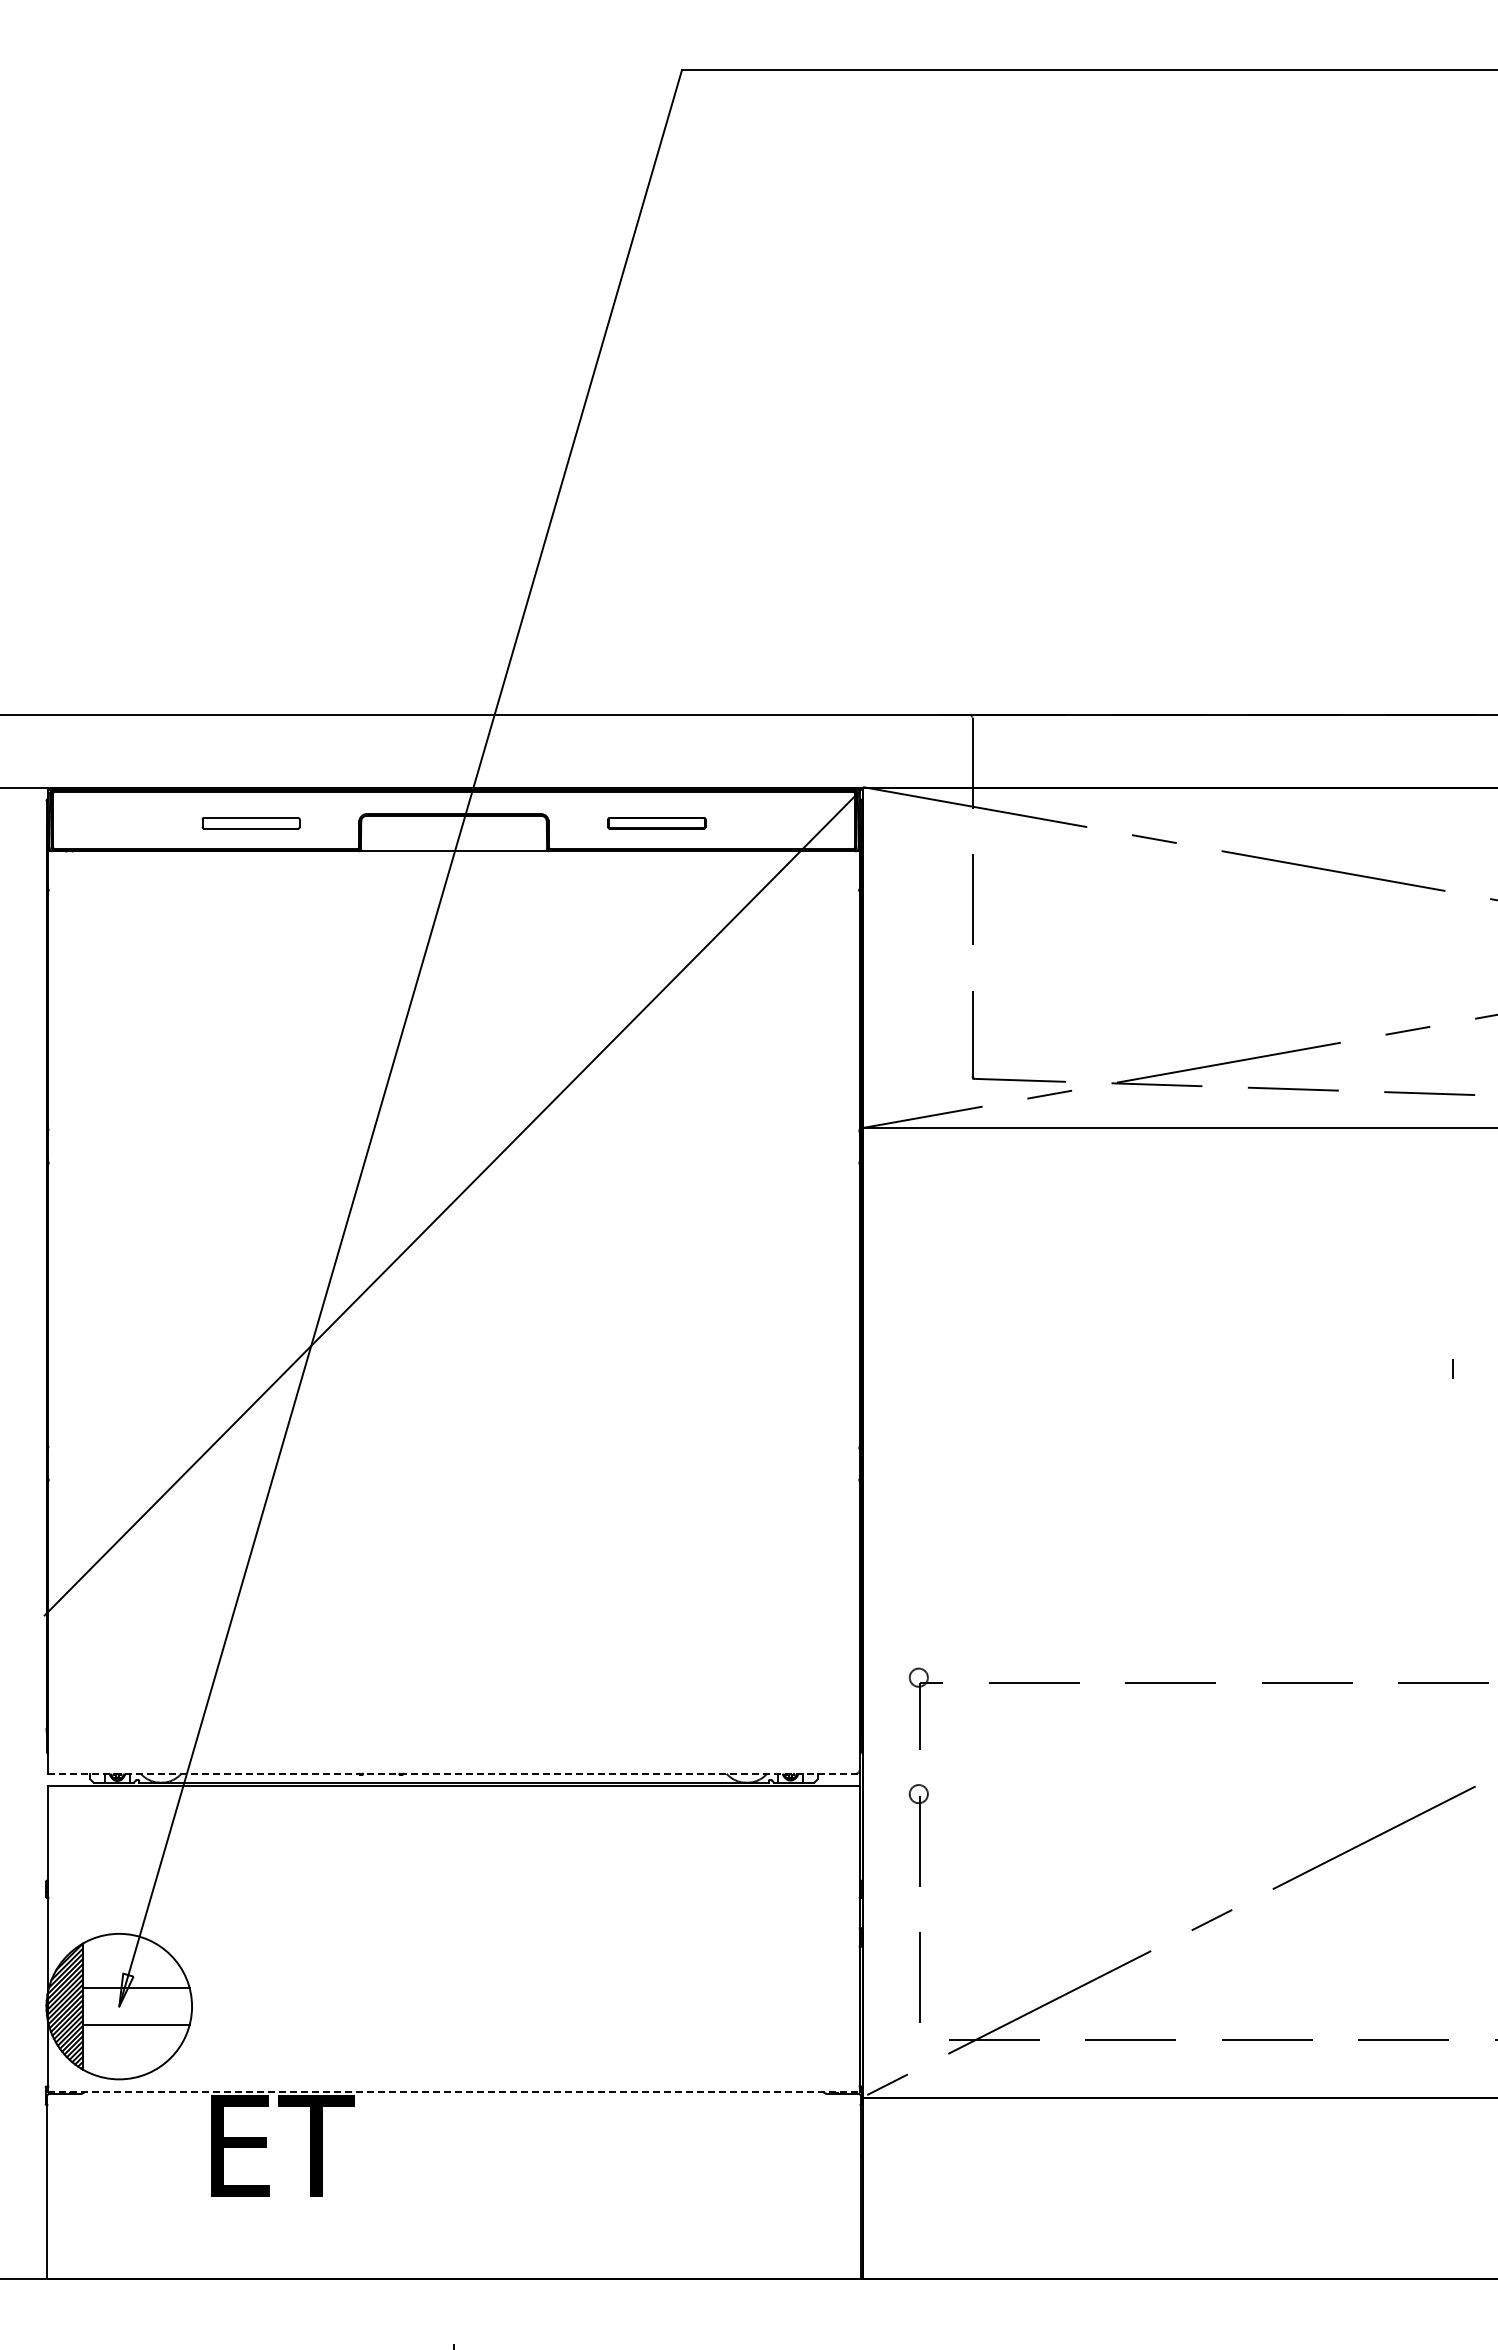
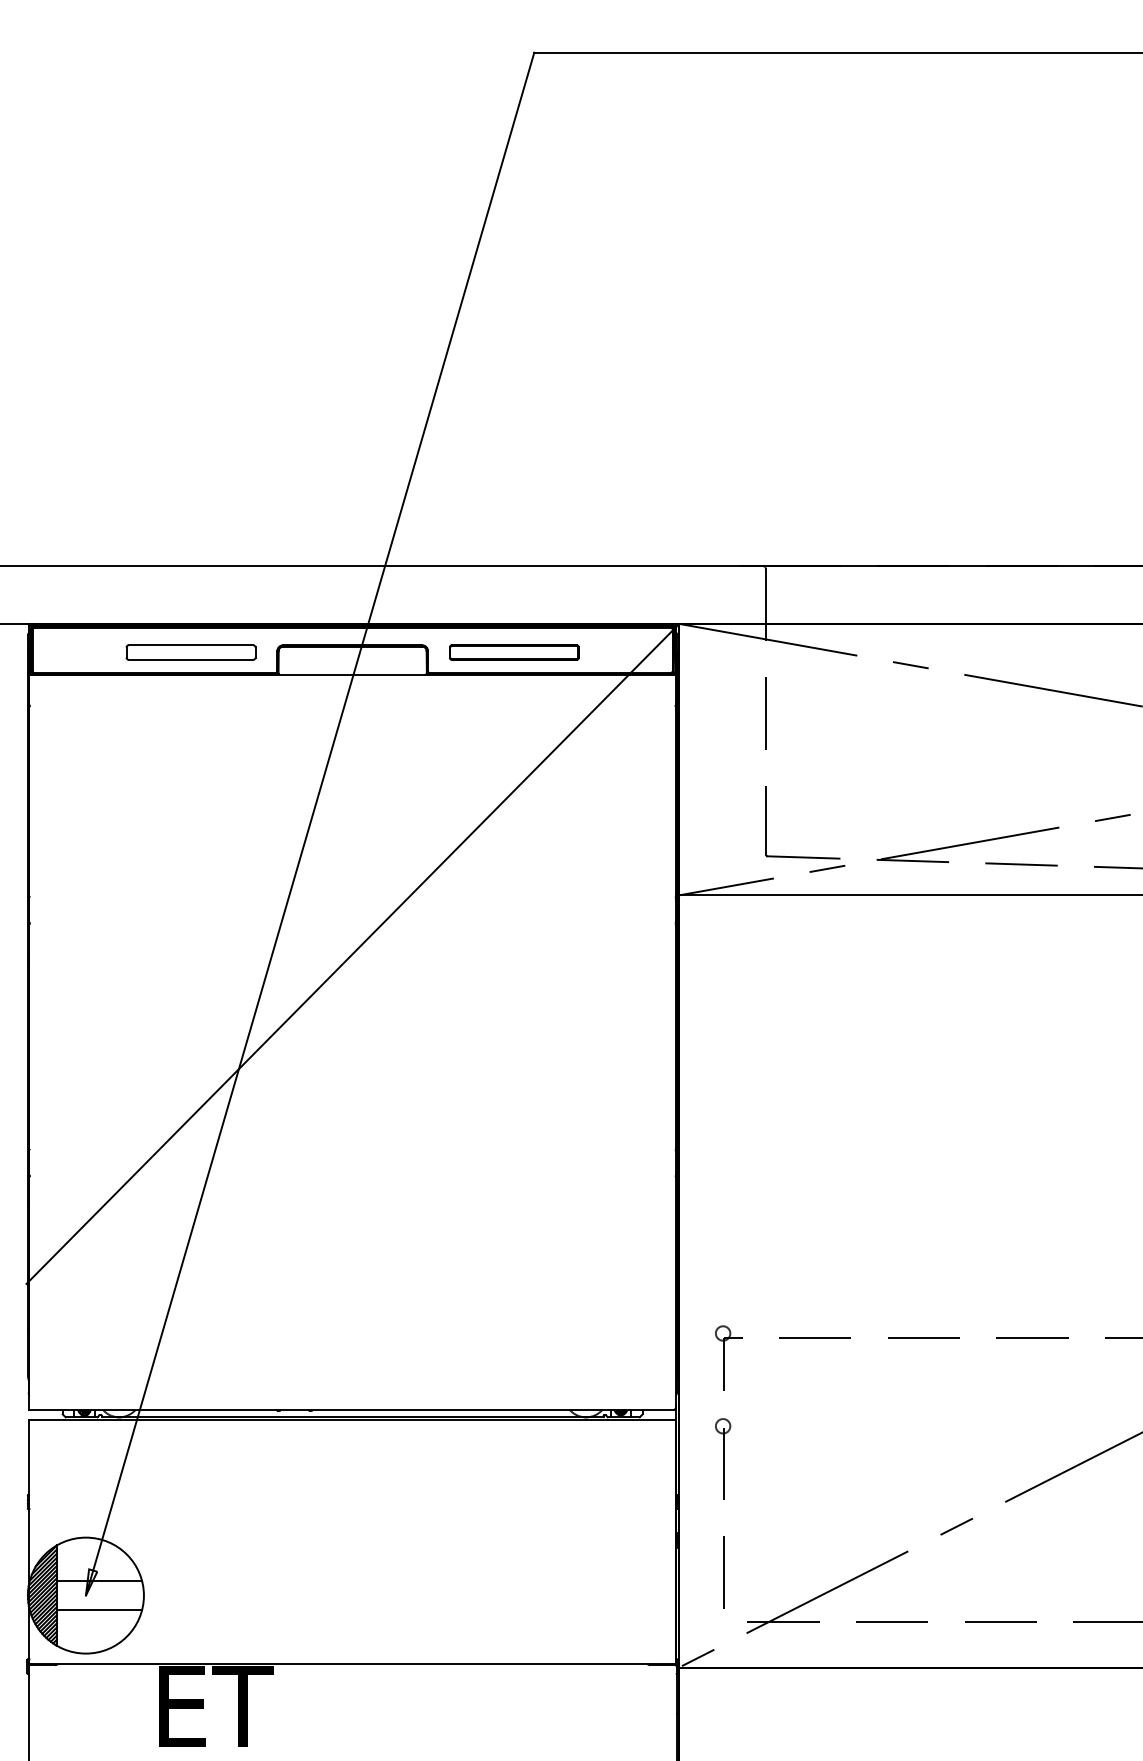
part: (250, 823) -> (190, 652), size x1.67
part: (656, 823) -> (514, 652), size x1.67
line: (454, 1773) -> (353, 1409), dashed -> solid
line: (454, 2092) -> (353, 1664), dashed -> solid

